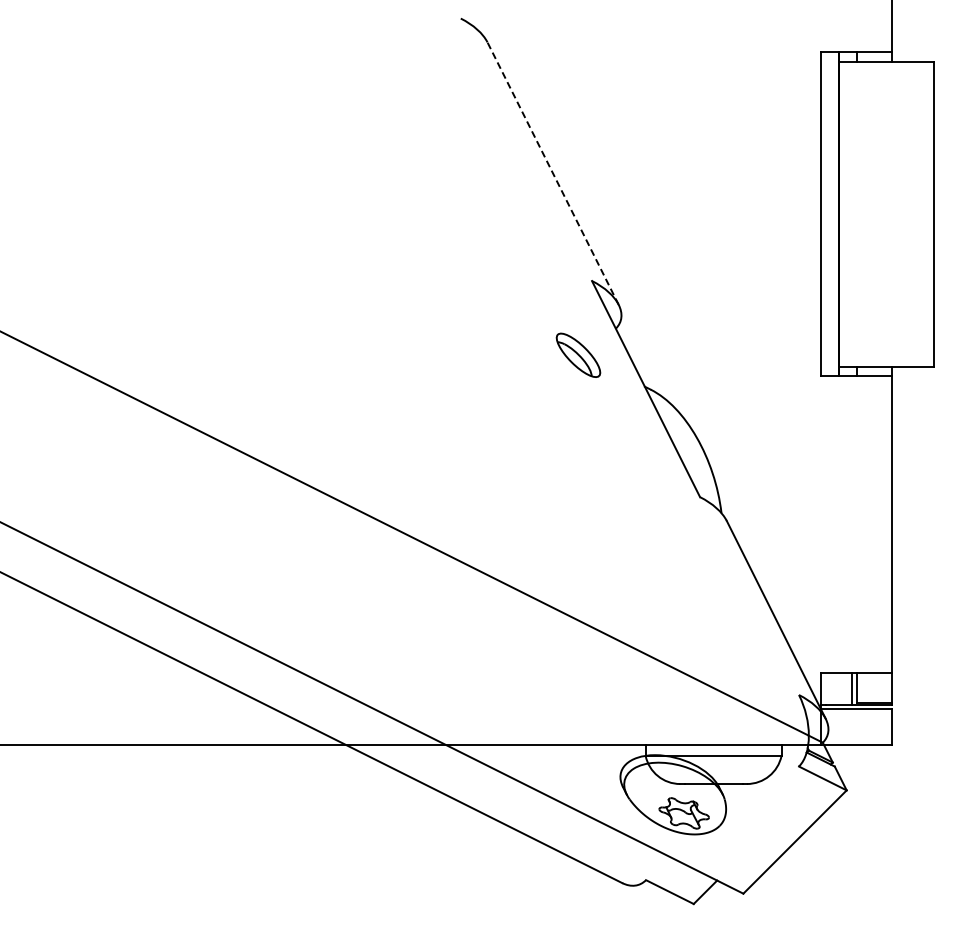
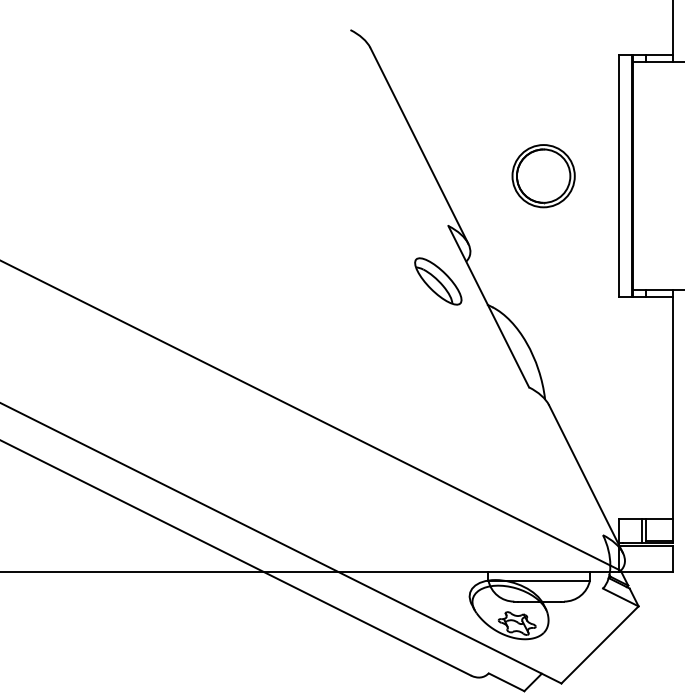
line: (553, 173) -> (419, 145), dashed -> solid
part: (719, 213) -> (543, 175), added
part: (578, 355) -> (438, 281), size x1.43

